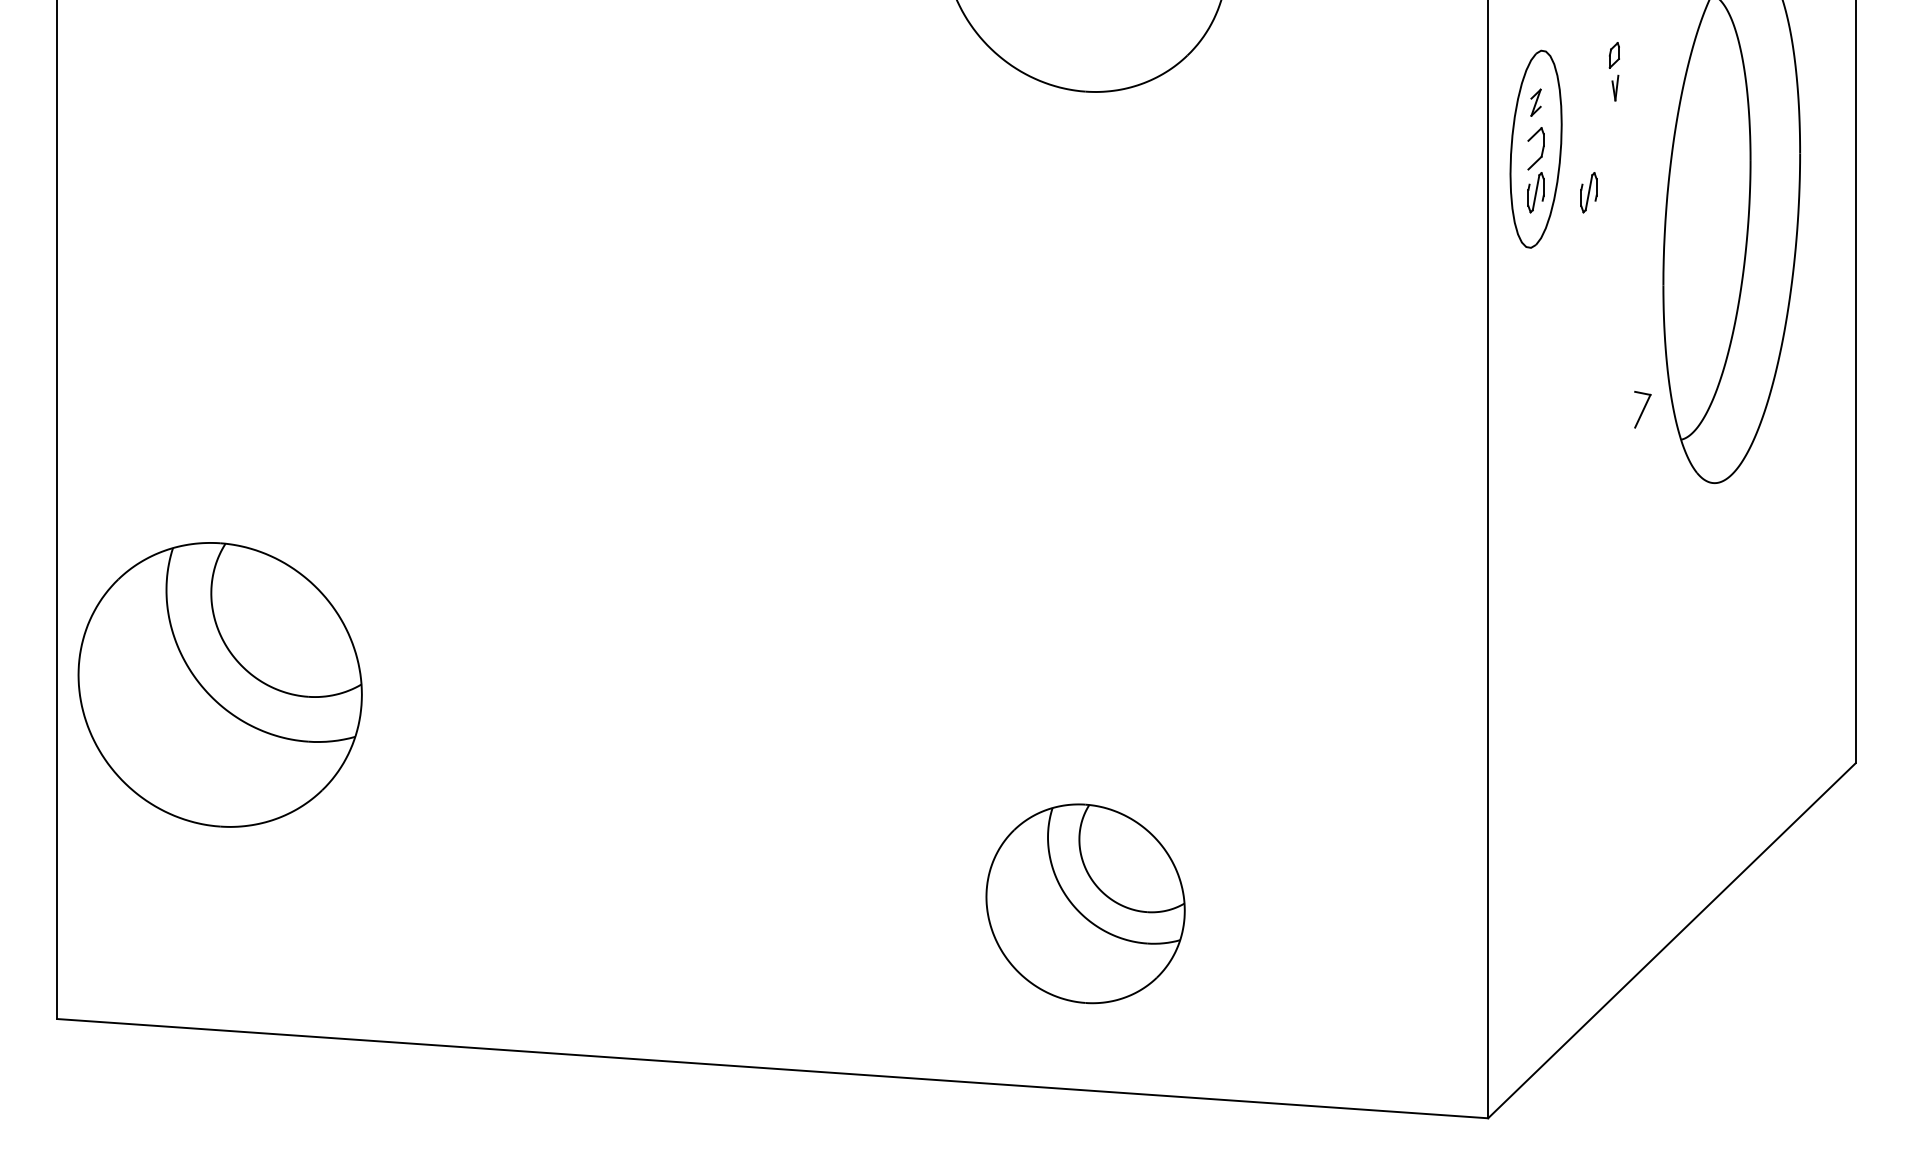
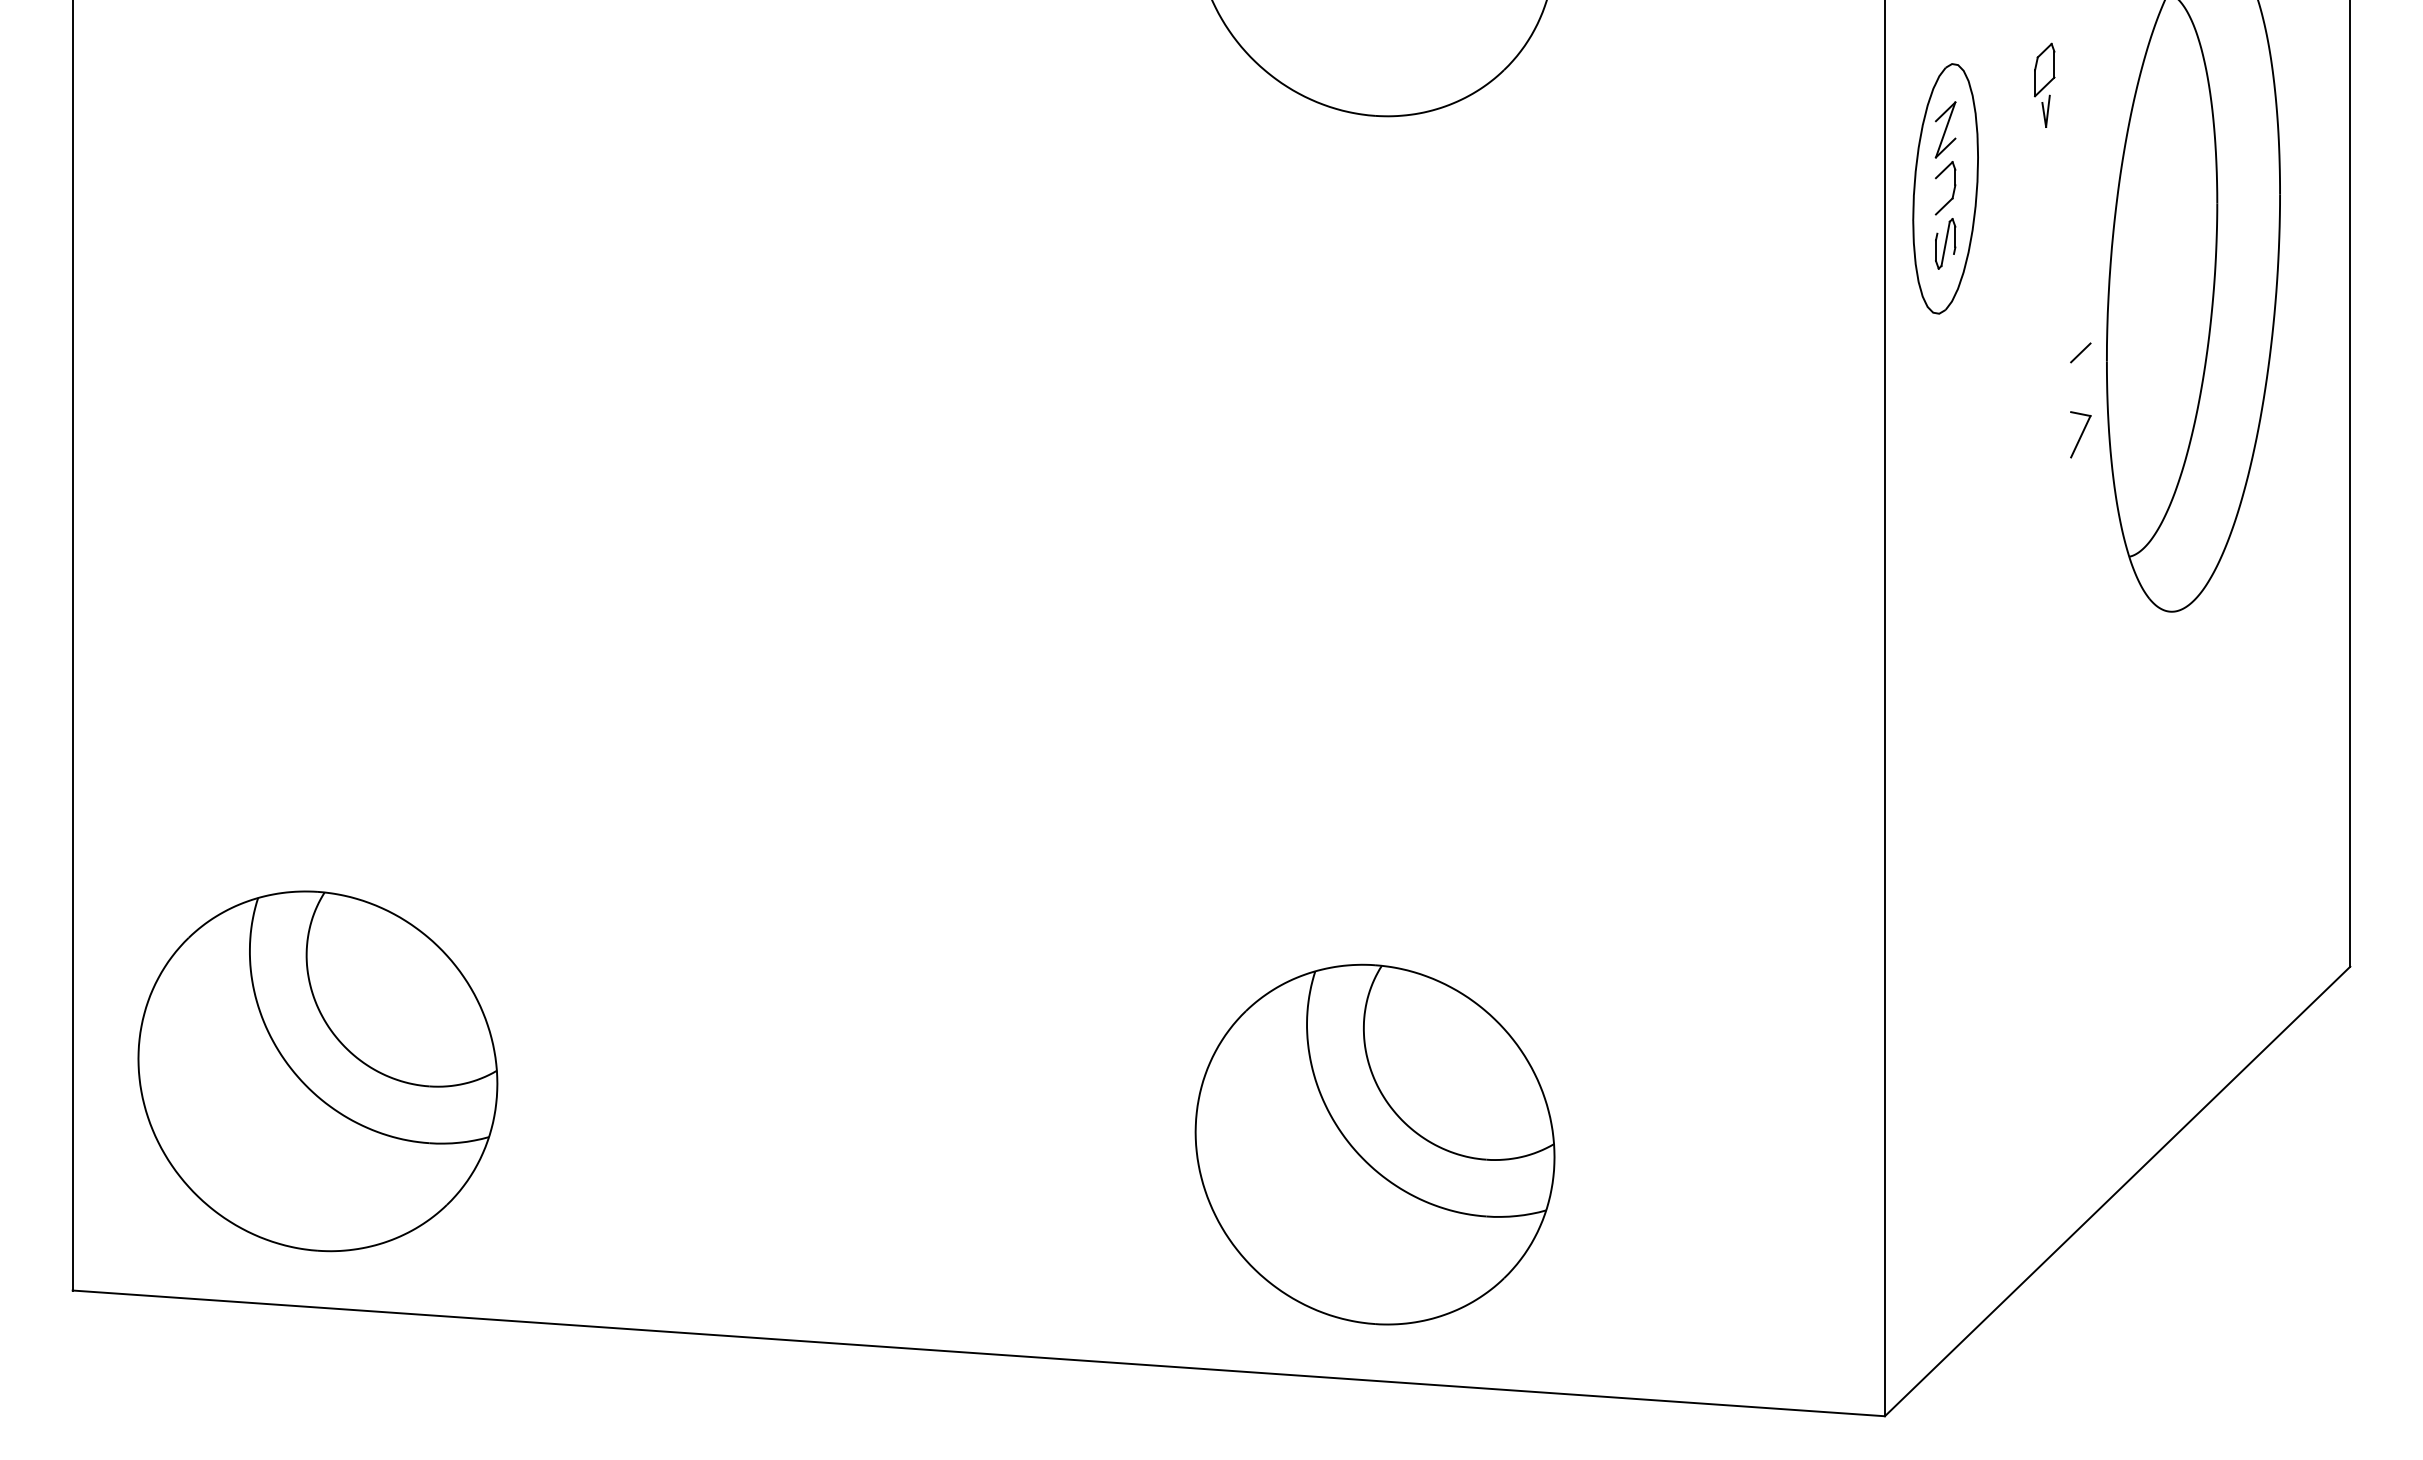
part: (1614, 55) -> (2044, 69), size x1.67
part: (1535, 102) -> (1945, 129), size x1.67
part: (1588, 192) -> (2012, 243), removed
line: (1642, 278) -> (2080, 352), added
part: (1642, 409) -> (2080, 434), moved
part: (219, 685) -> (317, 1071), moved
part: (1085, 903) -> (1374, 1144), size x1.43

